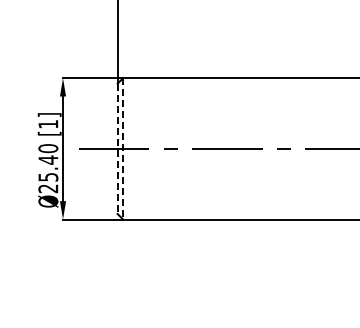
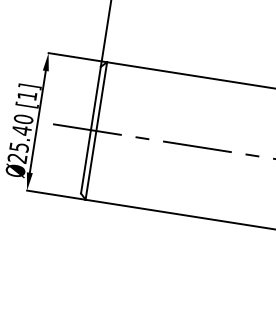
line: (123, 148) -> (96, 130), dashed -> solid
line: (117, 149) -> (90, 130), dashed -> solid

